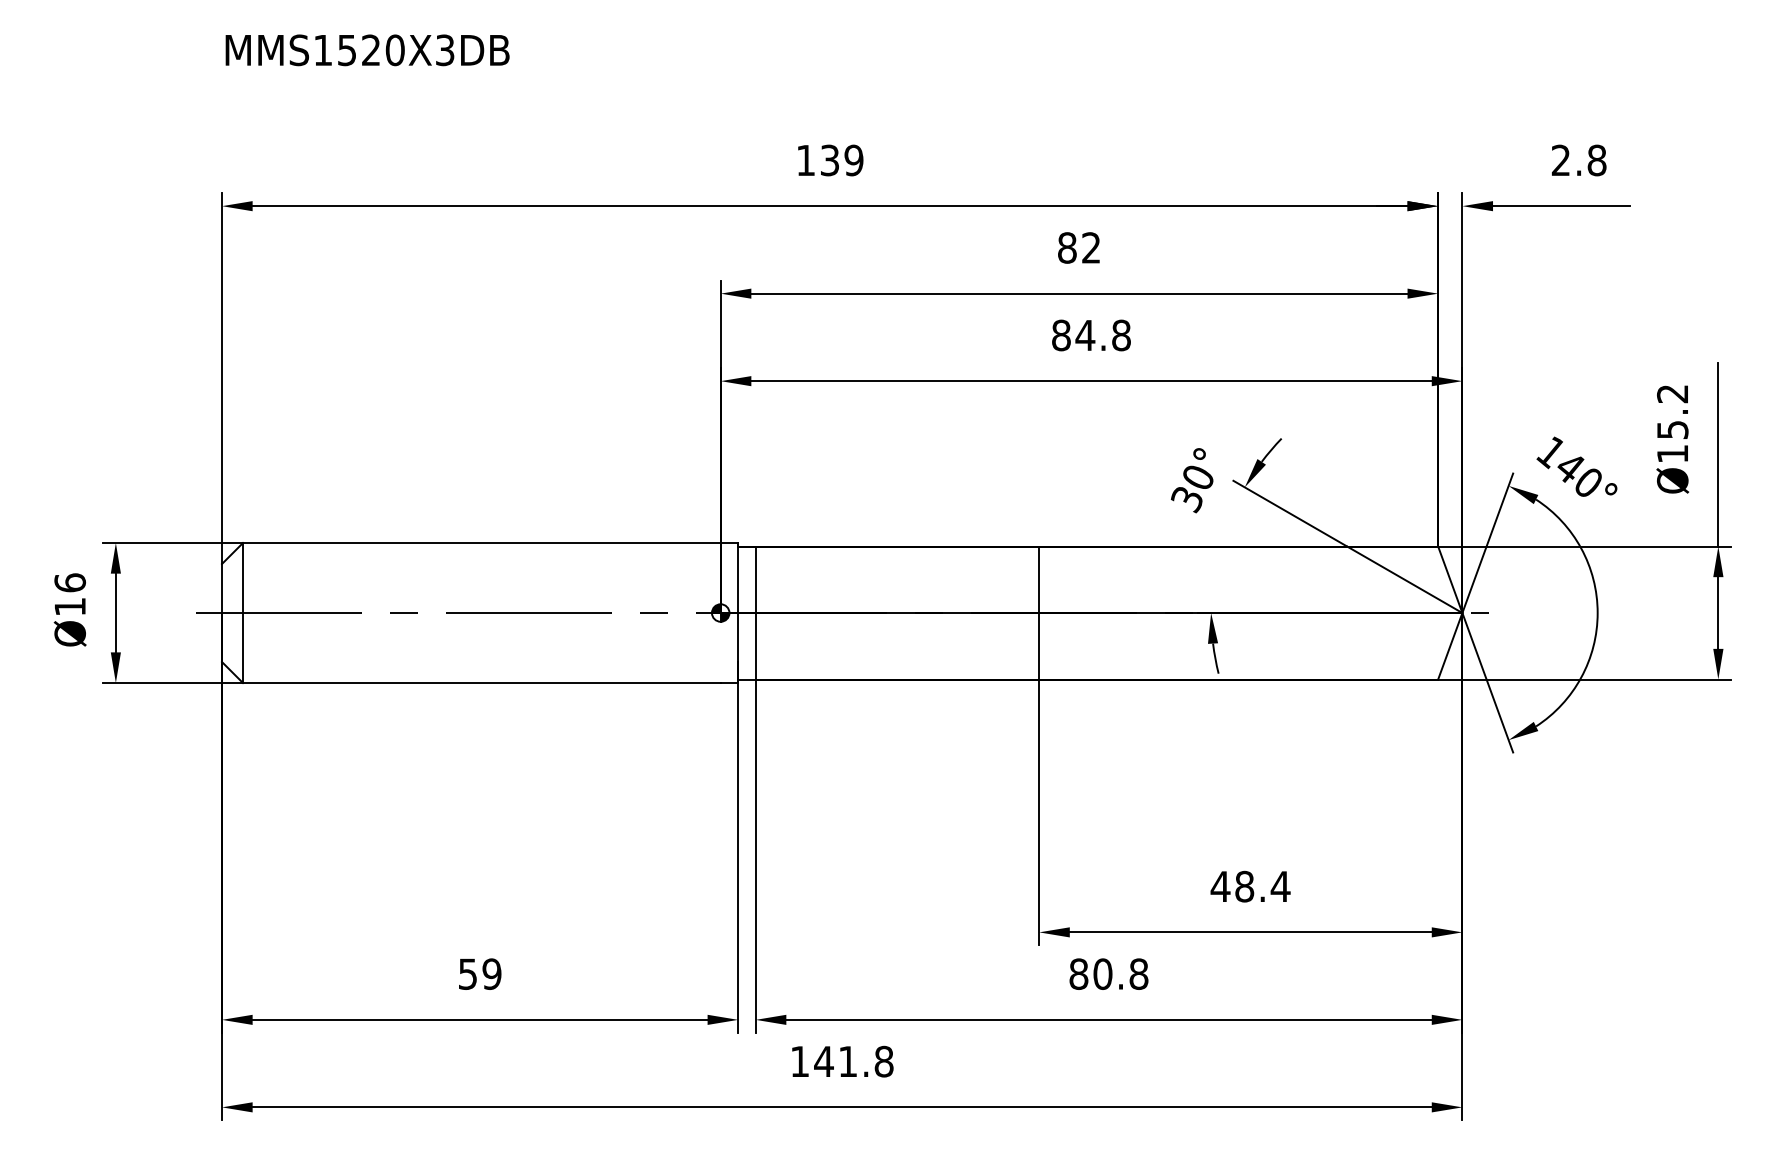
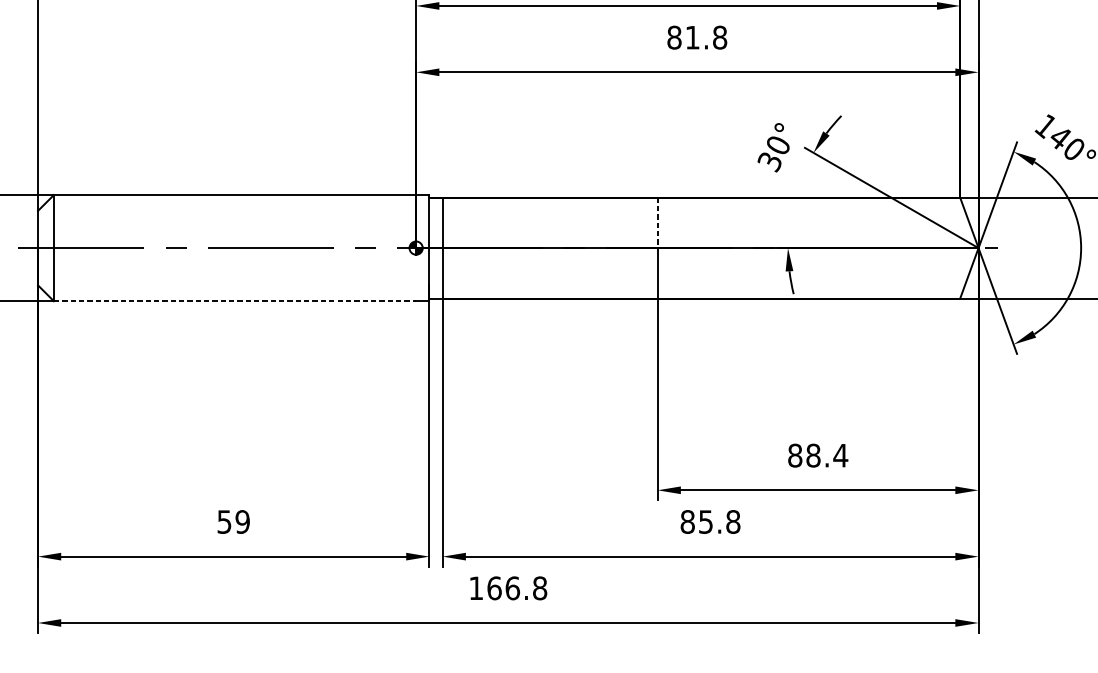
text: (1085, 335) -> (692, 37), 84.8 -> 81.8
line: (1039, 580) -> (657, 223), solid -> dashed
line: (481, 683) -> (234, 301), solid -> dashed
text: (1220, 886) -> (795, 455), 48.4 -> 88.4
text: (1102, 973) -> (705, 521), 80.8 -> 85.8
text: (835, 1061) -> (503, 588), 141.8 -> 166.8

